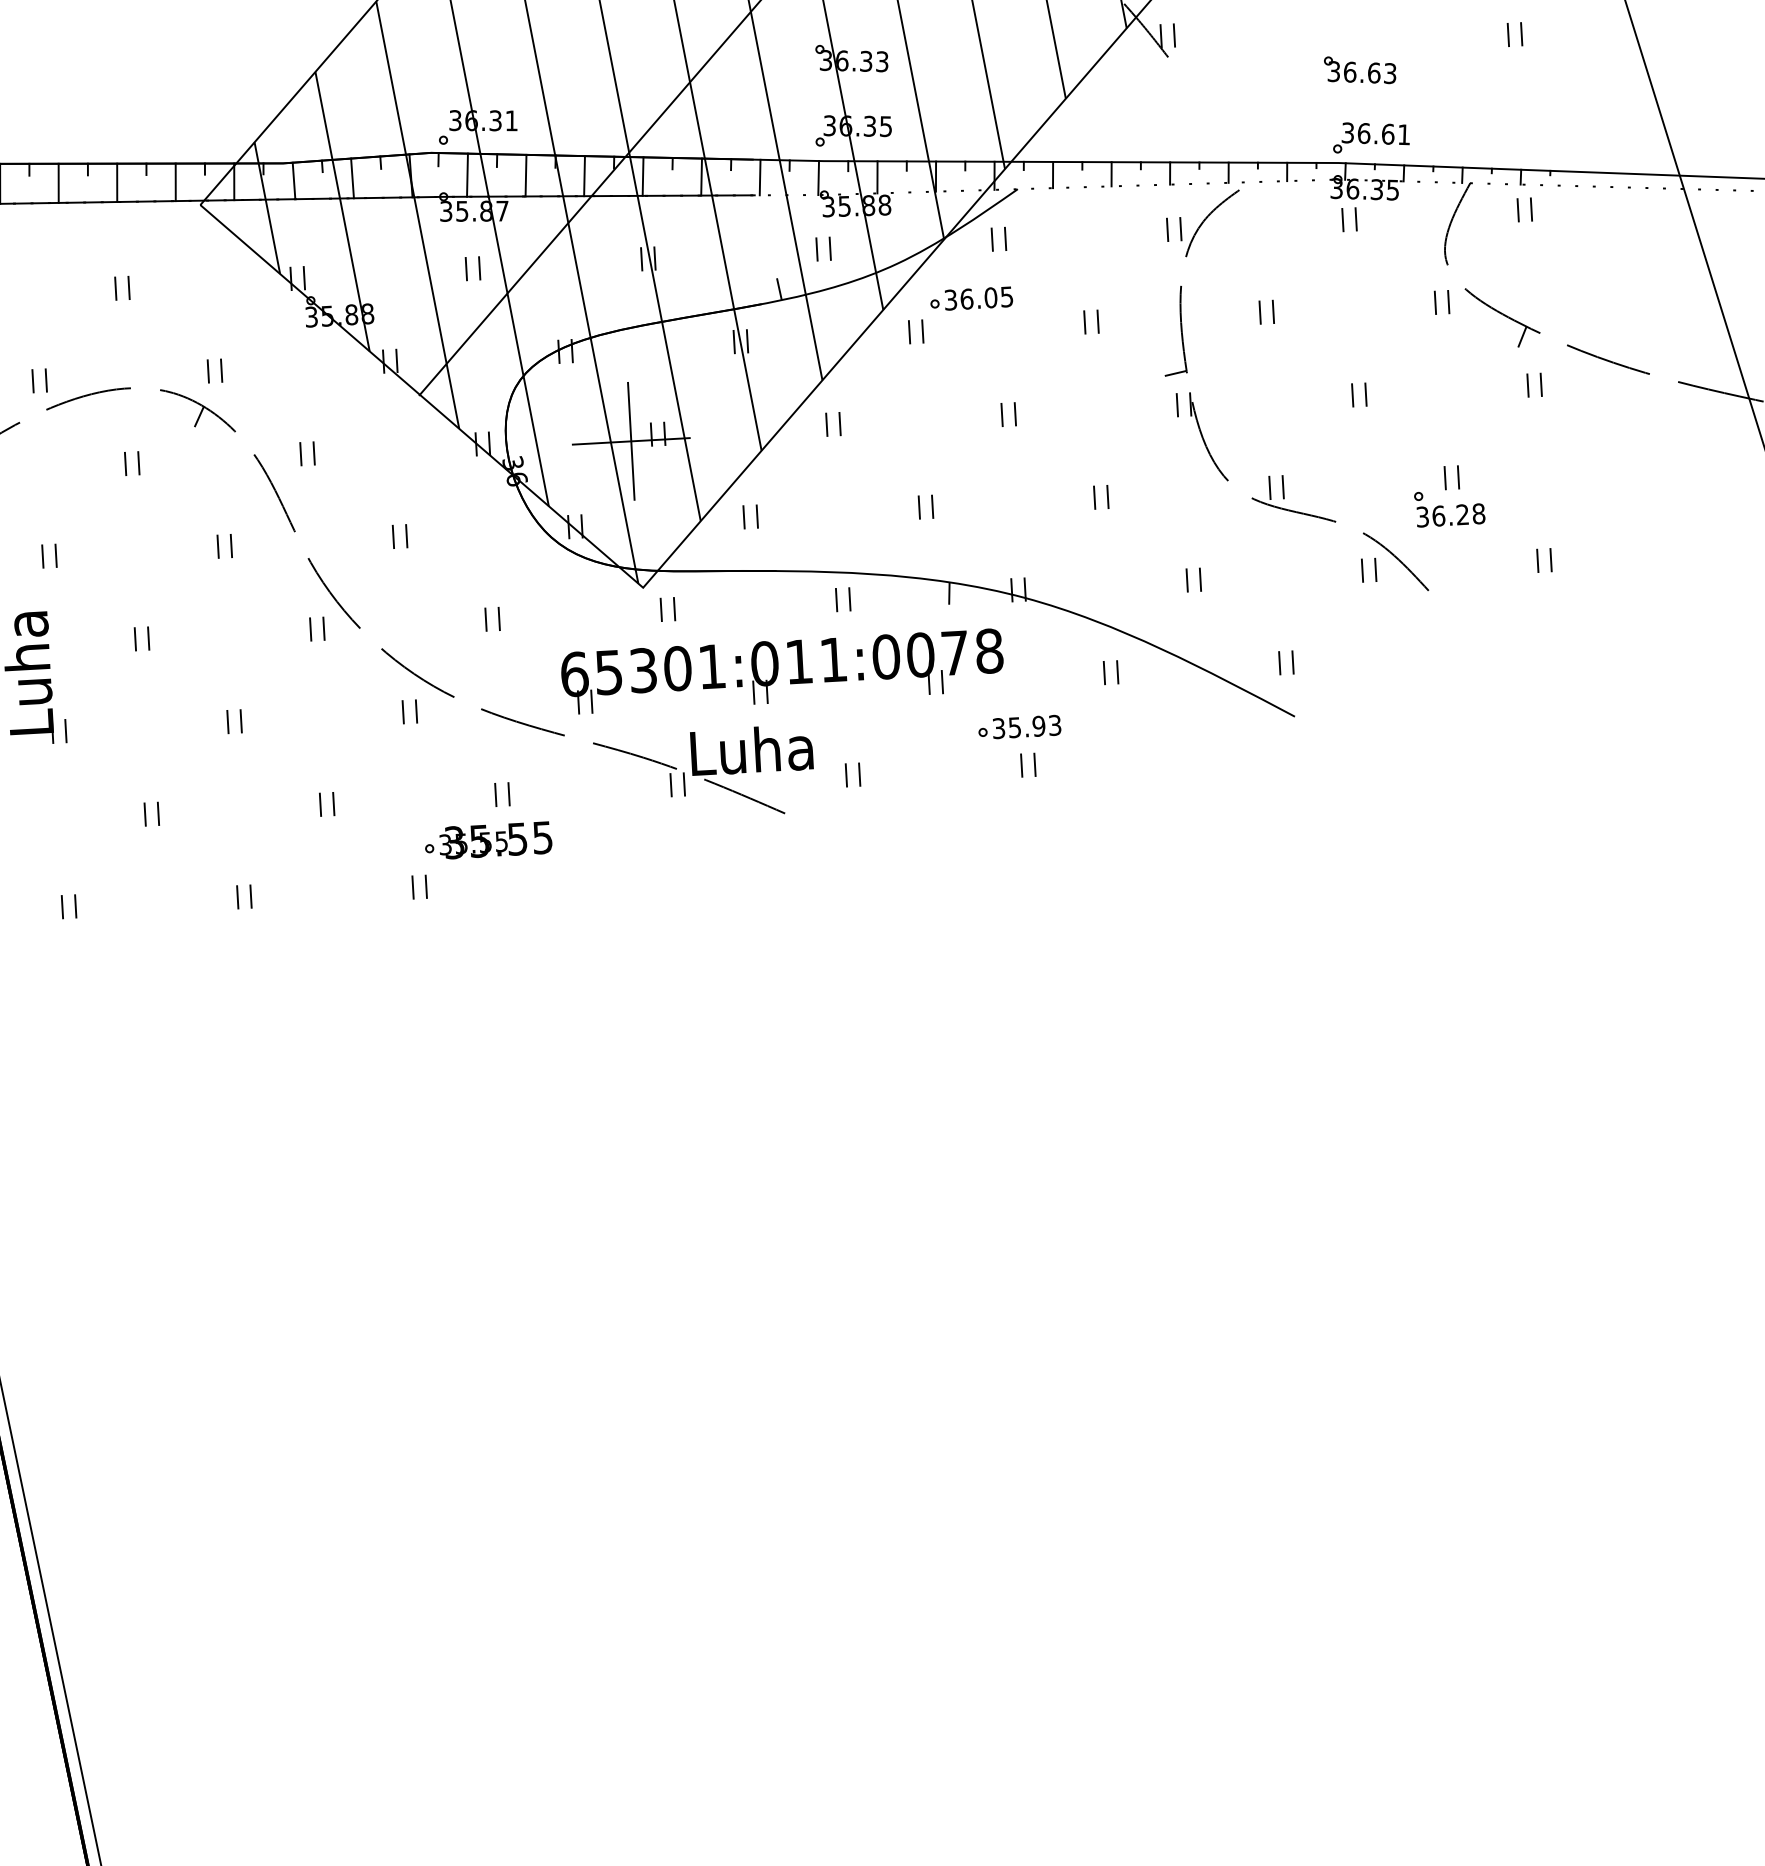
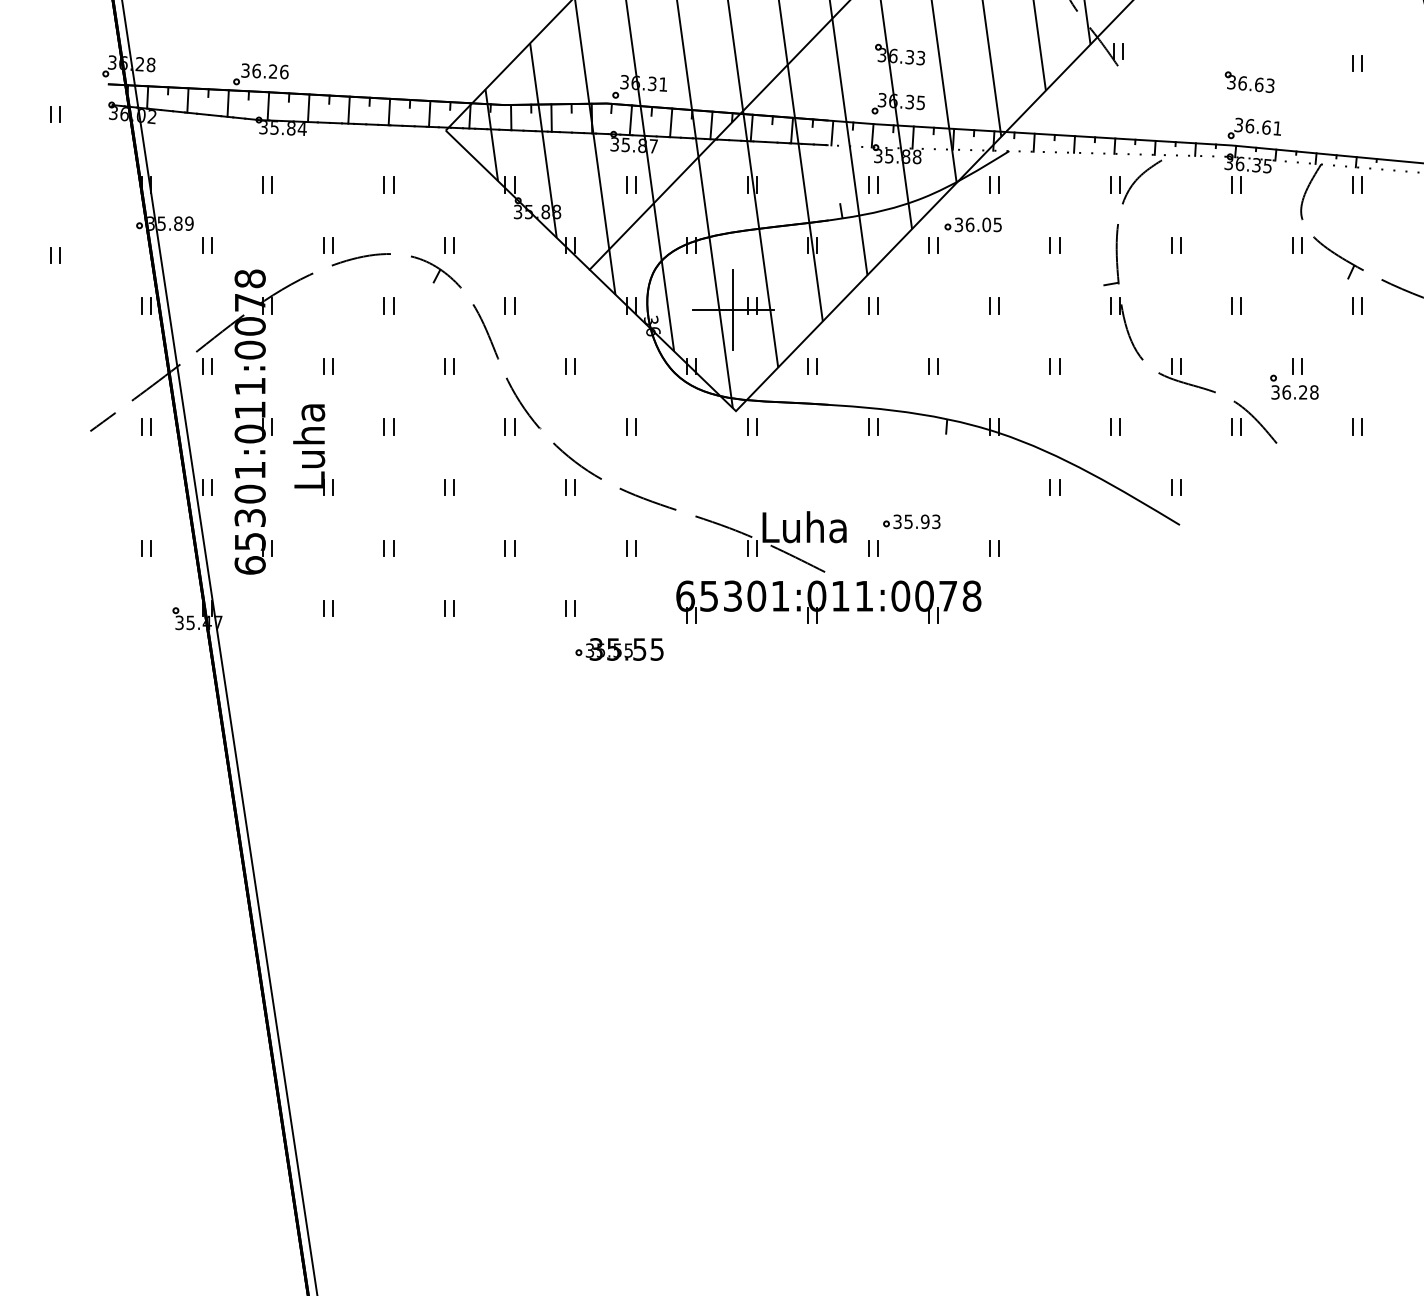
part: (782, 670) -> (828, 601), moved
part: (1019, 726) -> (911, 521), moved
part: (488, 840) -> (619, 649), moved

